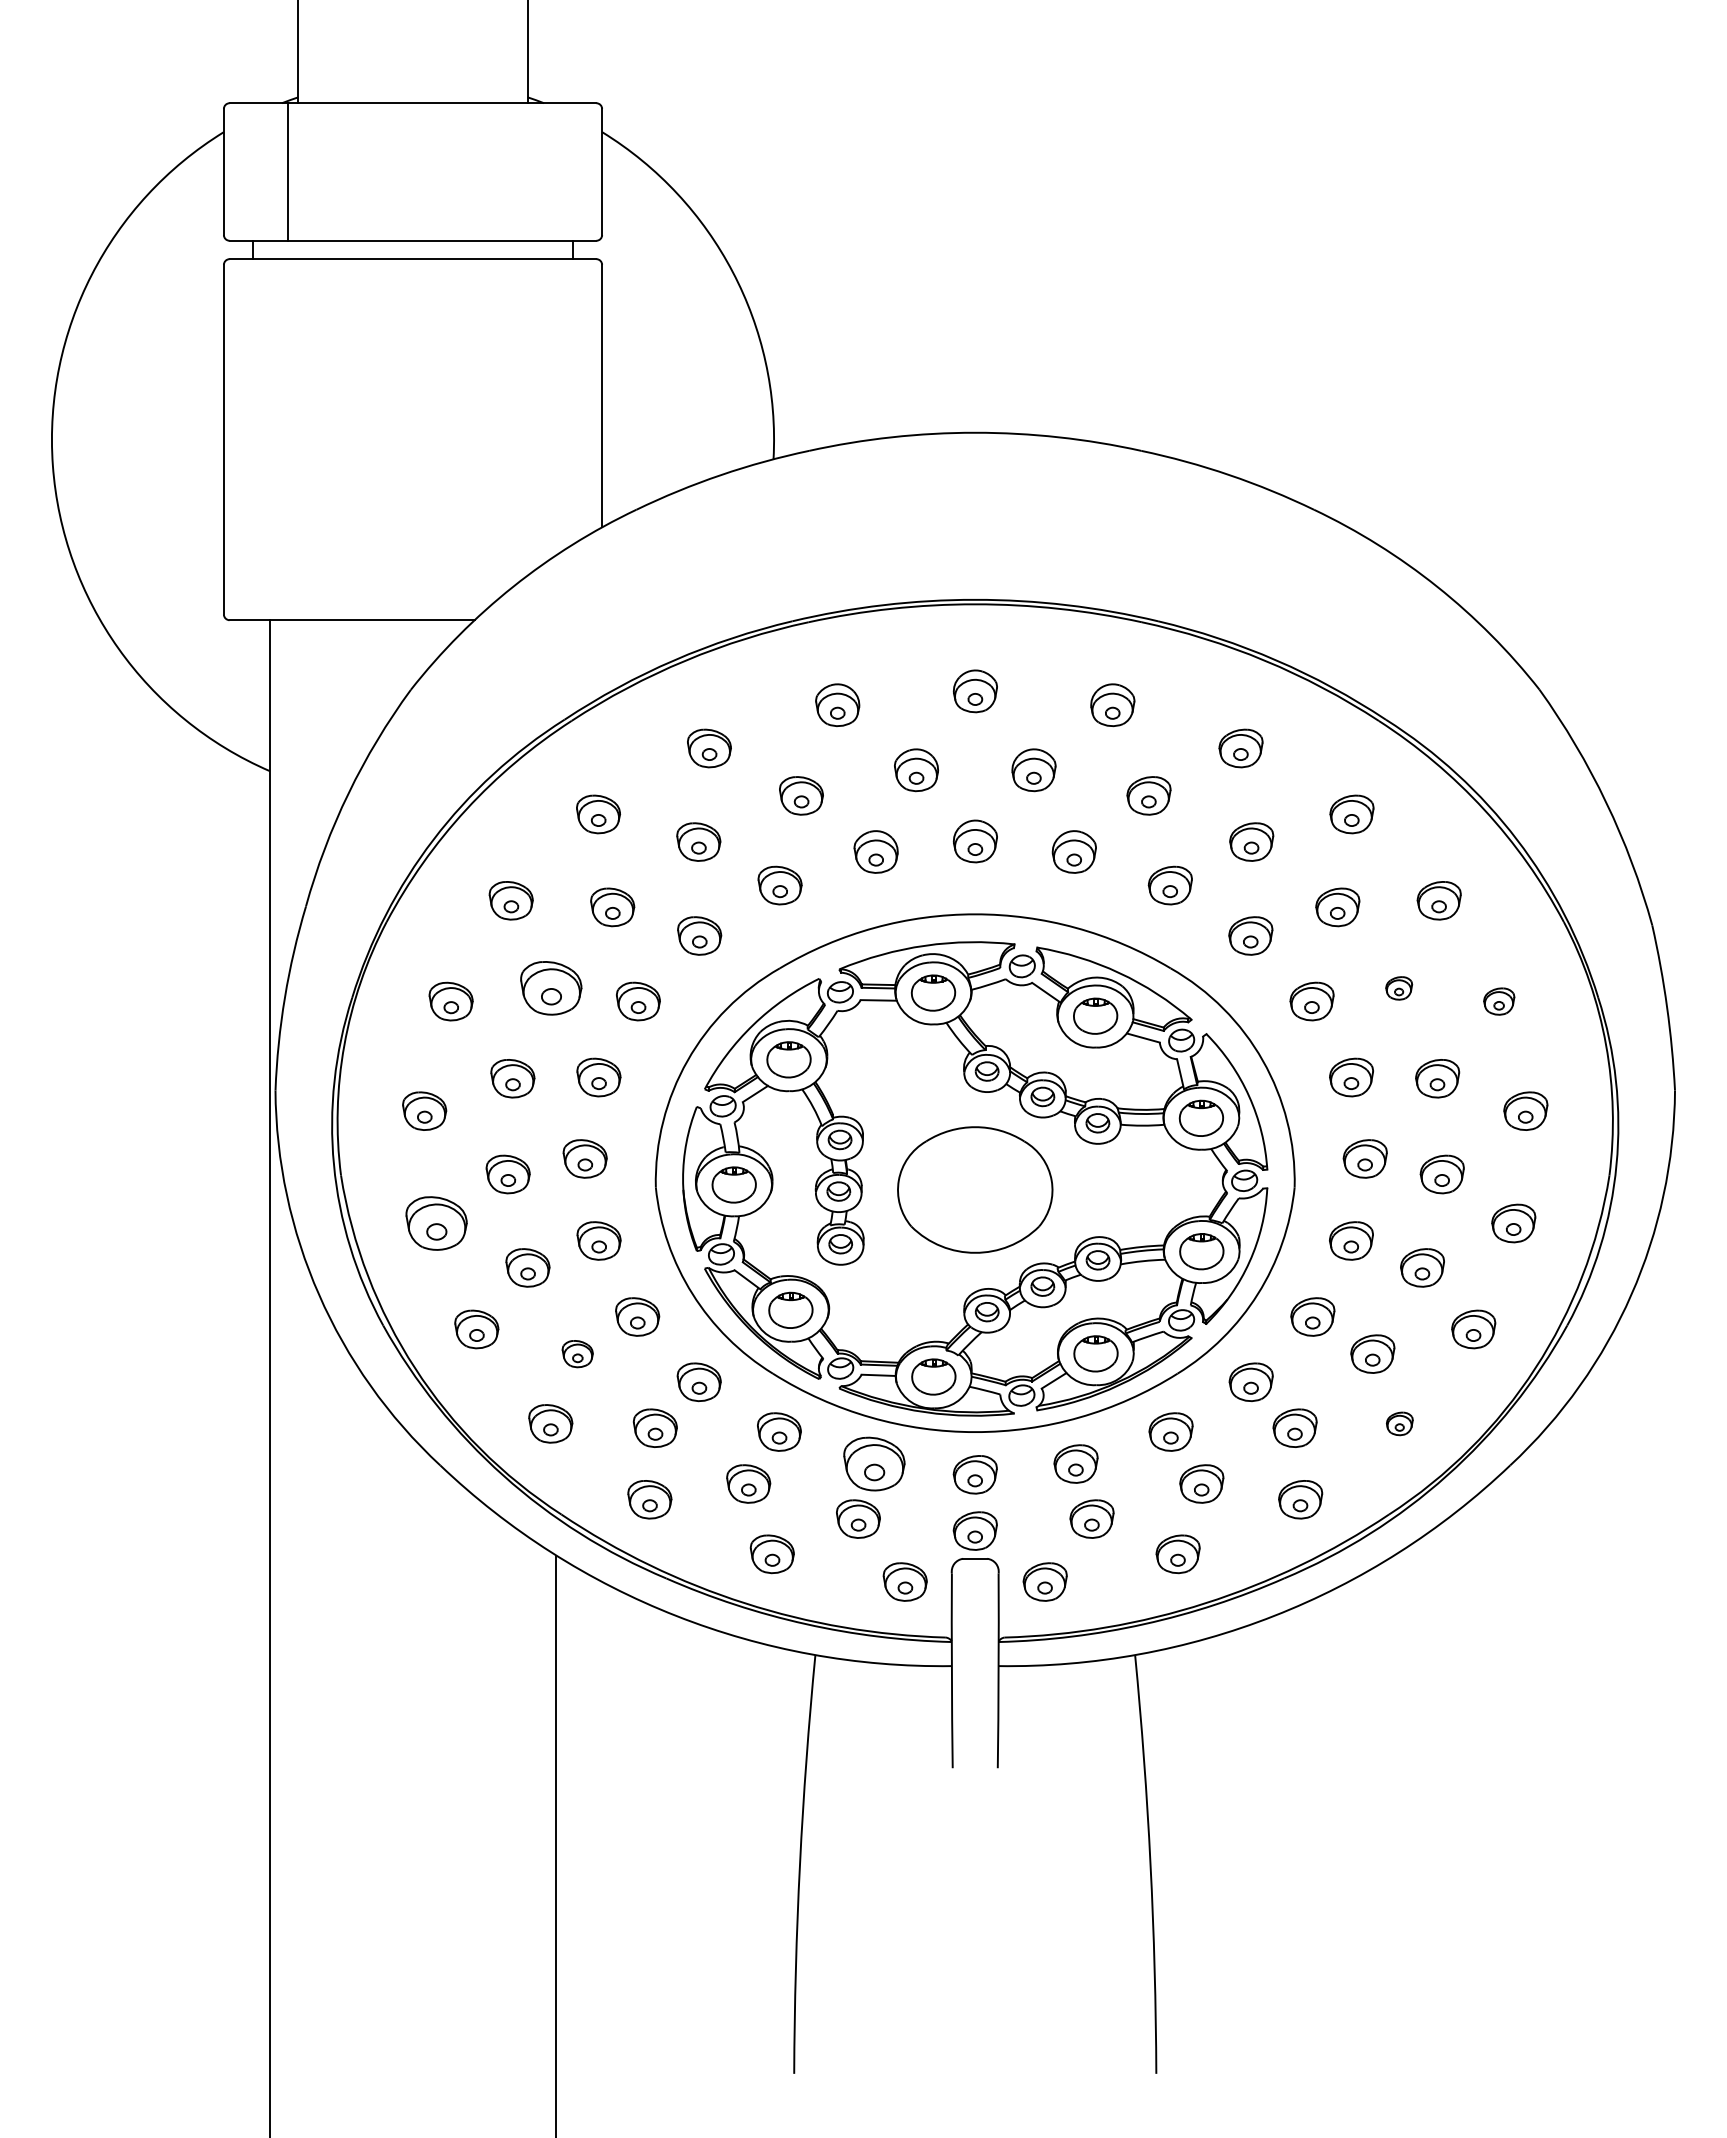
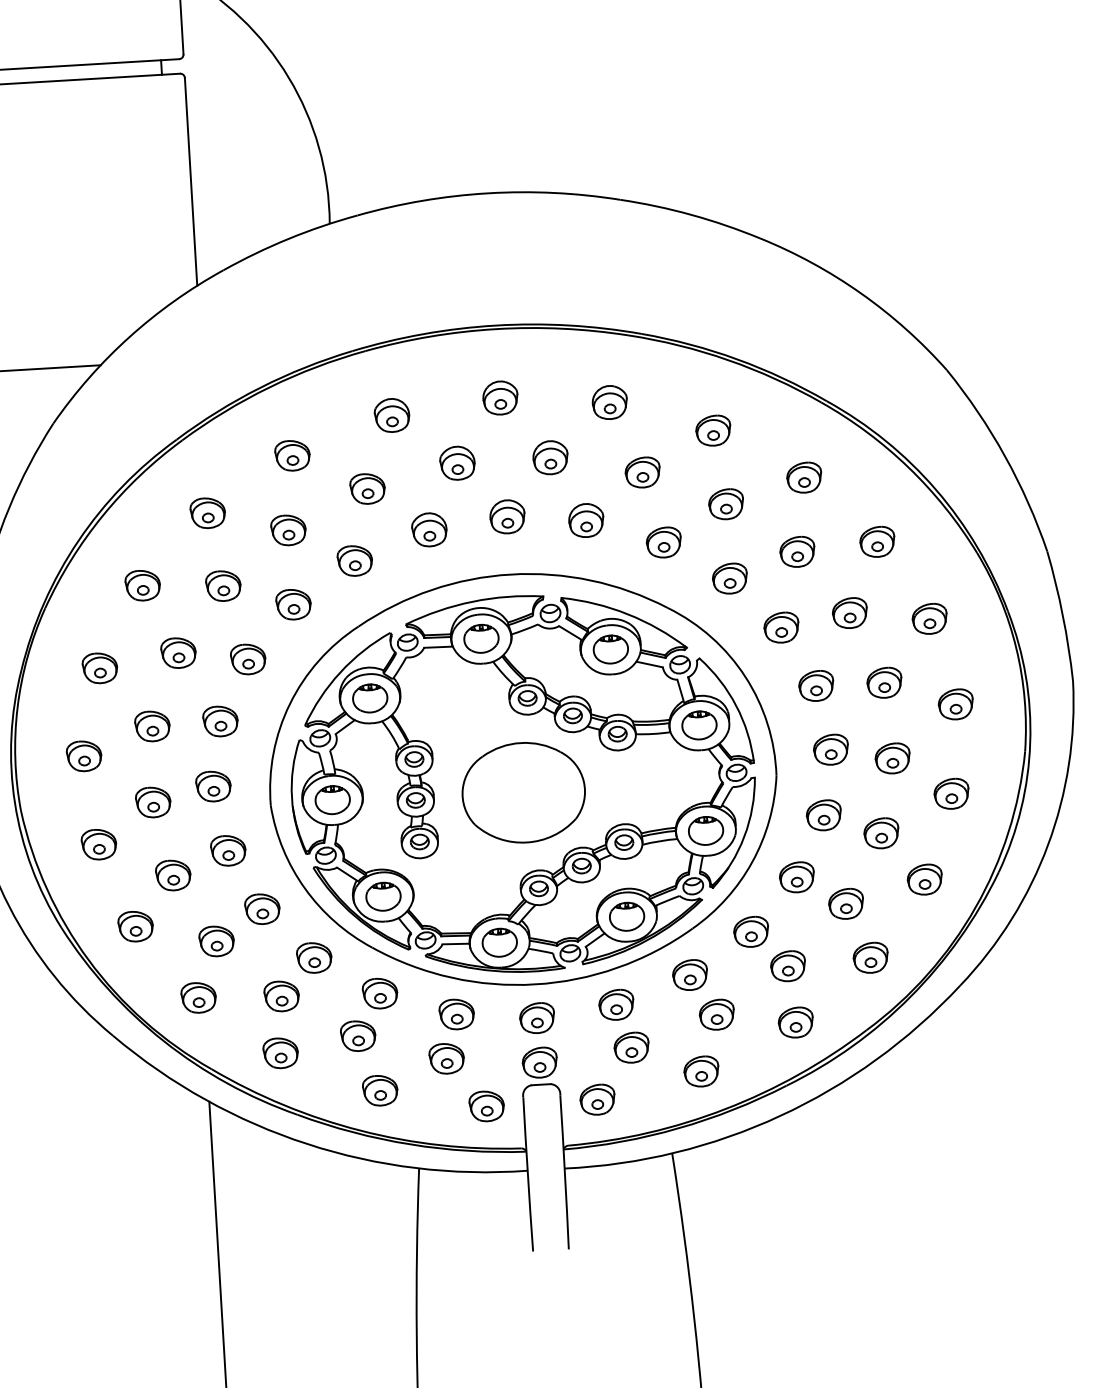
part: (550, 988) -> (178, 653), size x0.71
part: (1398, 988) -> (849, 613), size x1.67
part: (1498, 1001) -> (929, 618), size x1.43
part: (436, 1223) -> (98, 844), size x0.71
part: (577, 1353) -> (216, 940), size x1.43
part: (1399, 1423) -> (870, 957), size x1.67
part: (874, 1463) -> (456, 1014), size x0.71

